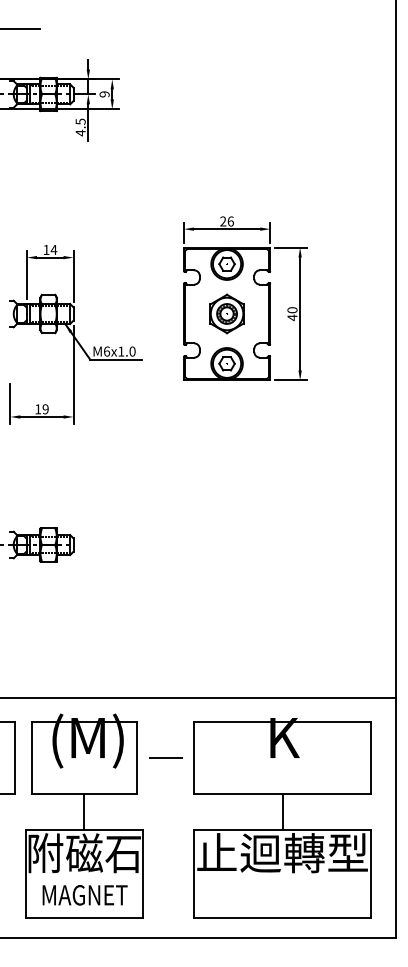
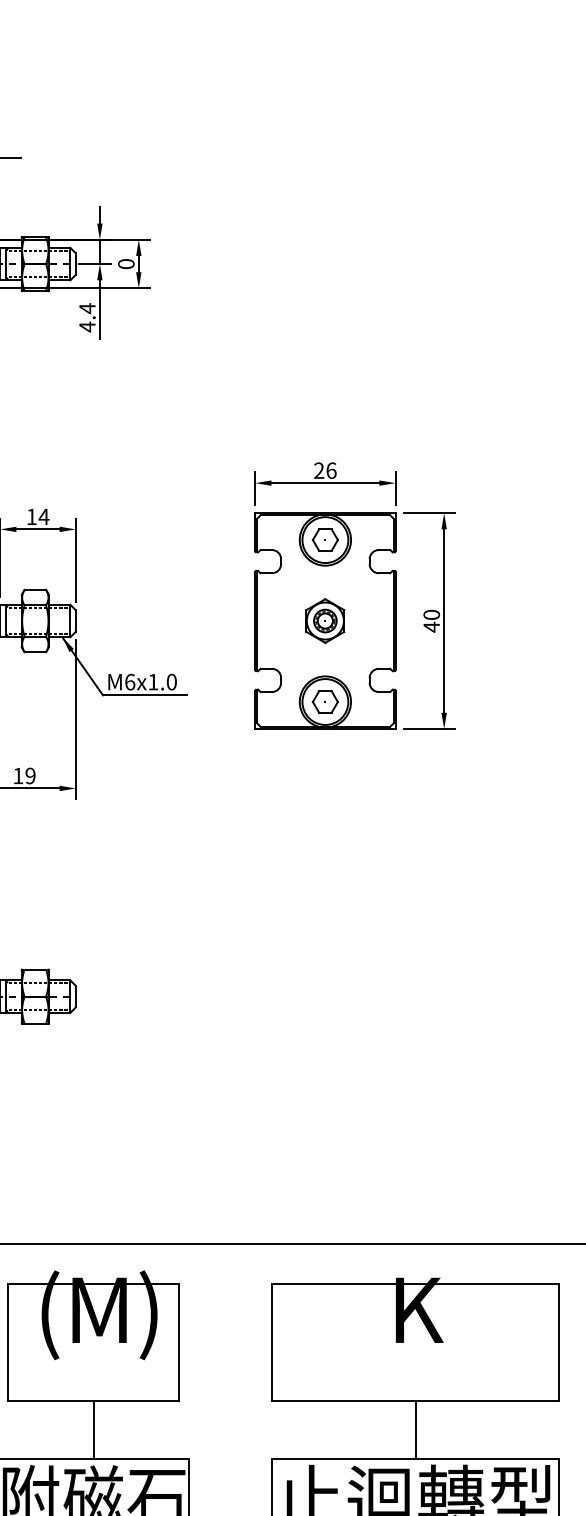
text: (104, 94) -> (126, 264), 9 -> 0
text: (80, 121) -> (87, 308), 4.5 -> 4.4
part: (226, 313) -> (324, 620), size x0.7
line: (165, 757) -> (225, 1341), removed

